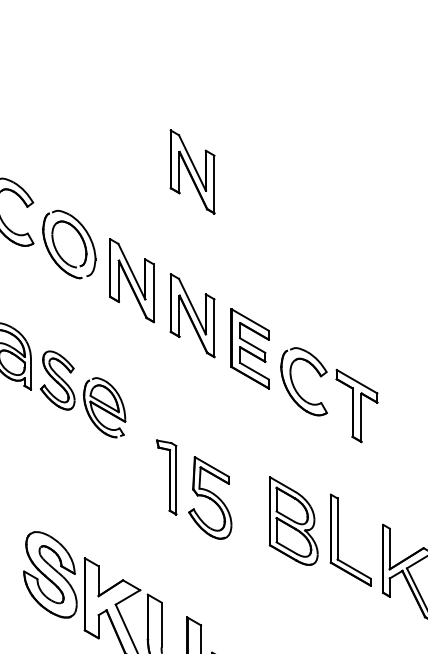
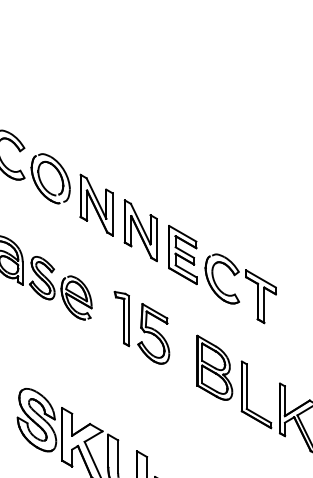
part: (192, 171) -> (140, 125), removed
part: (193, 489) -> (141, 327), moved
part: (293, 520) -> (214, 367), moved

